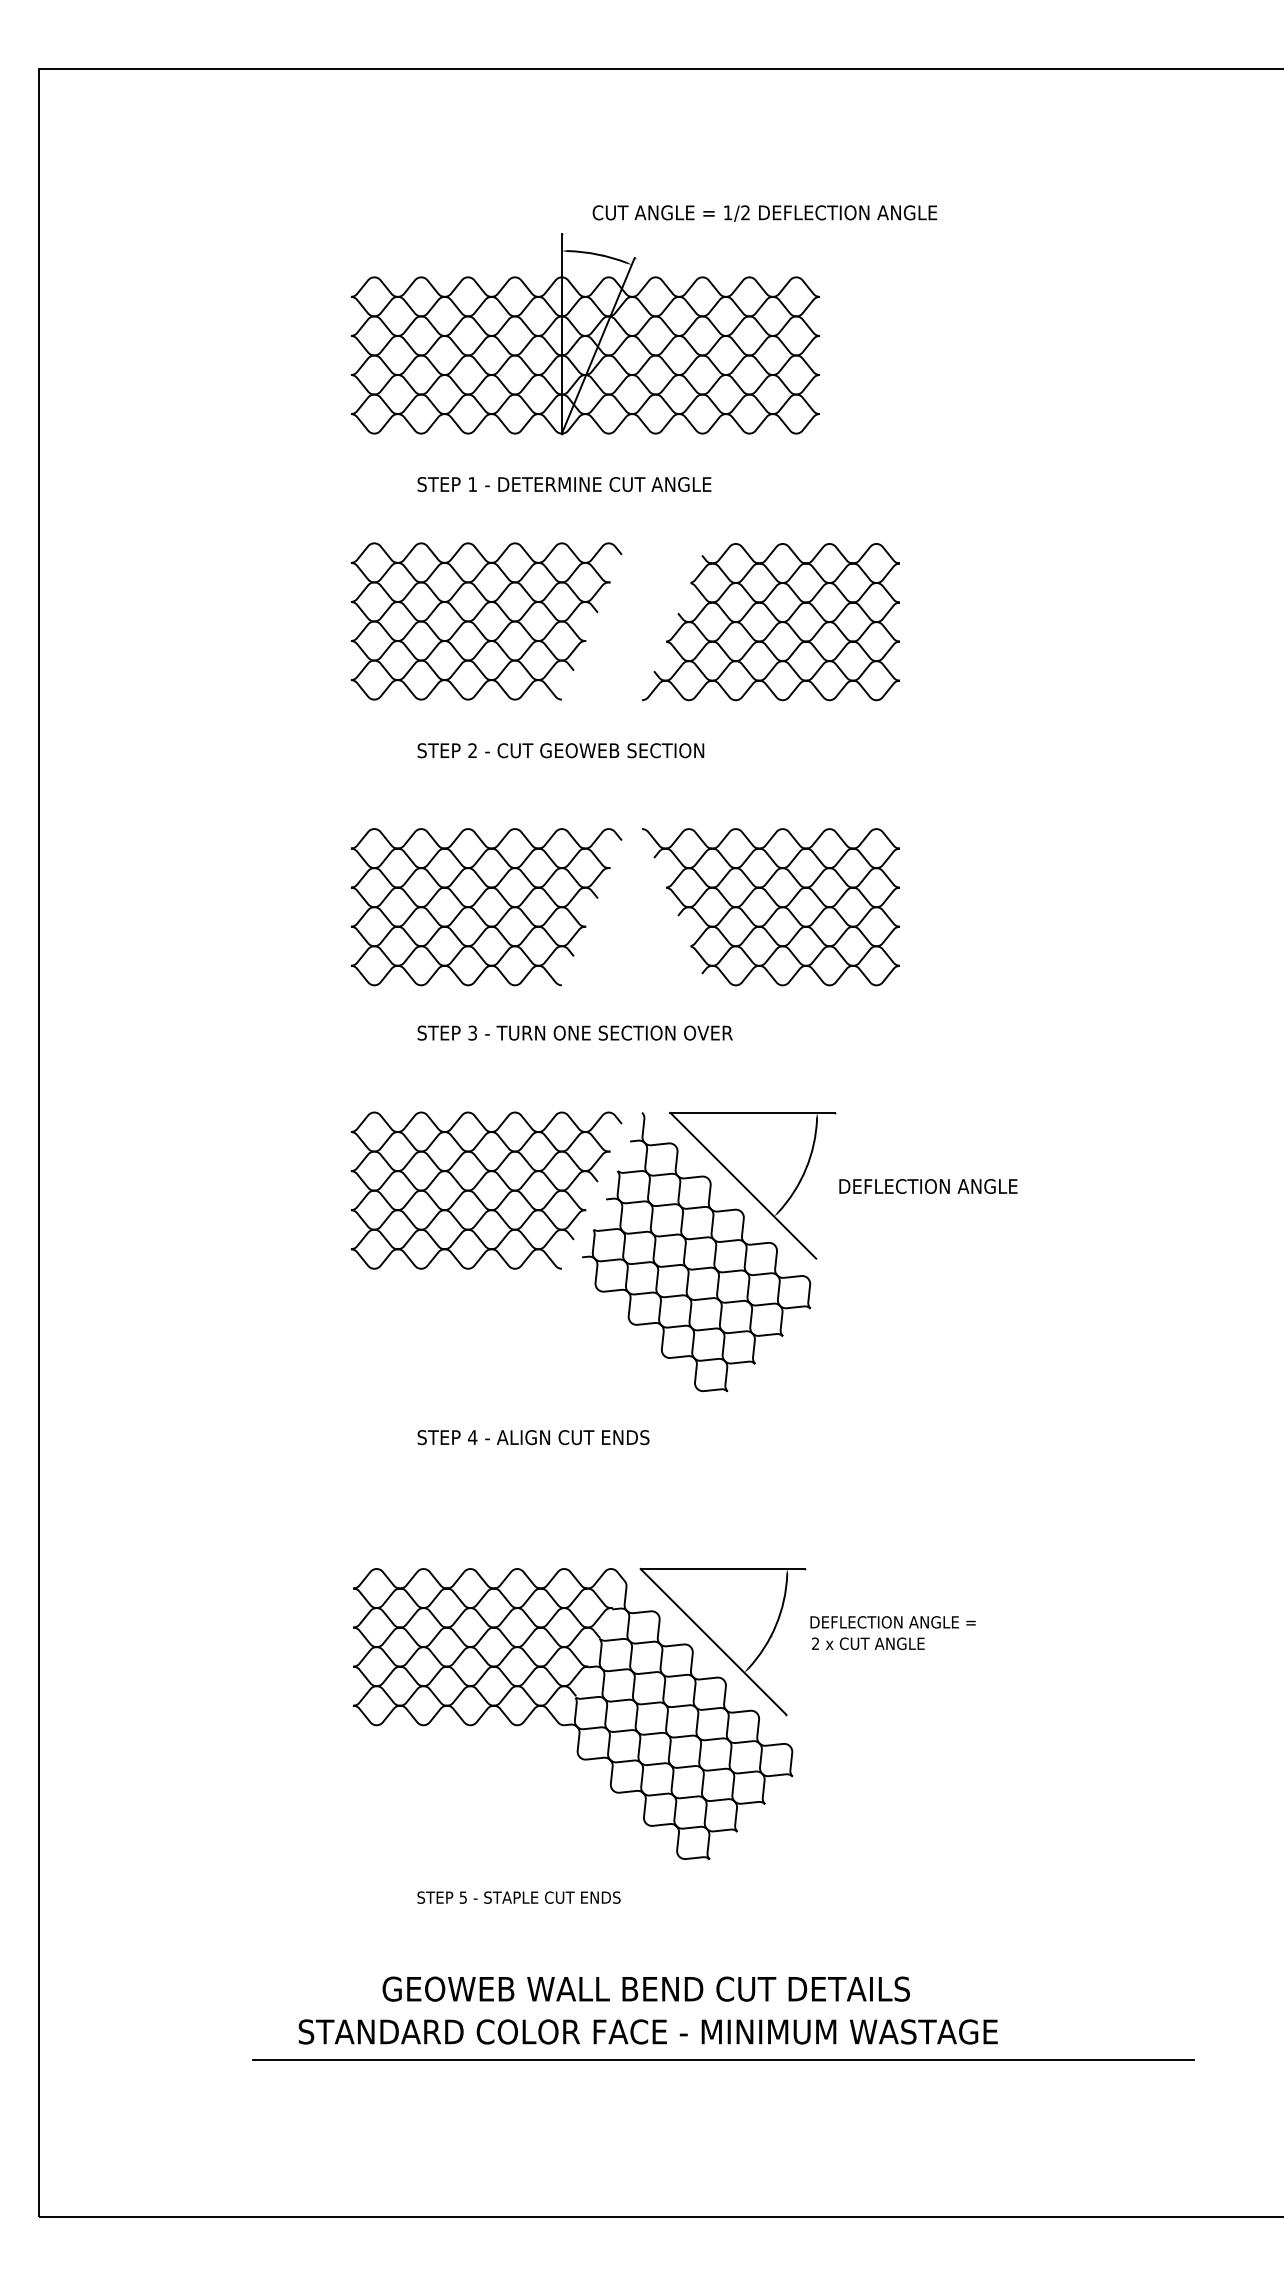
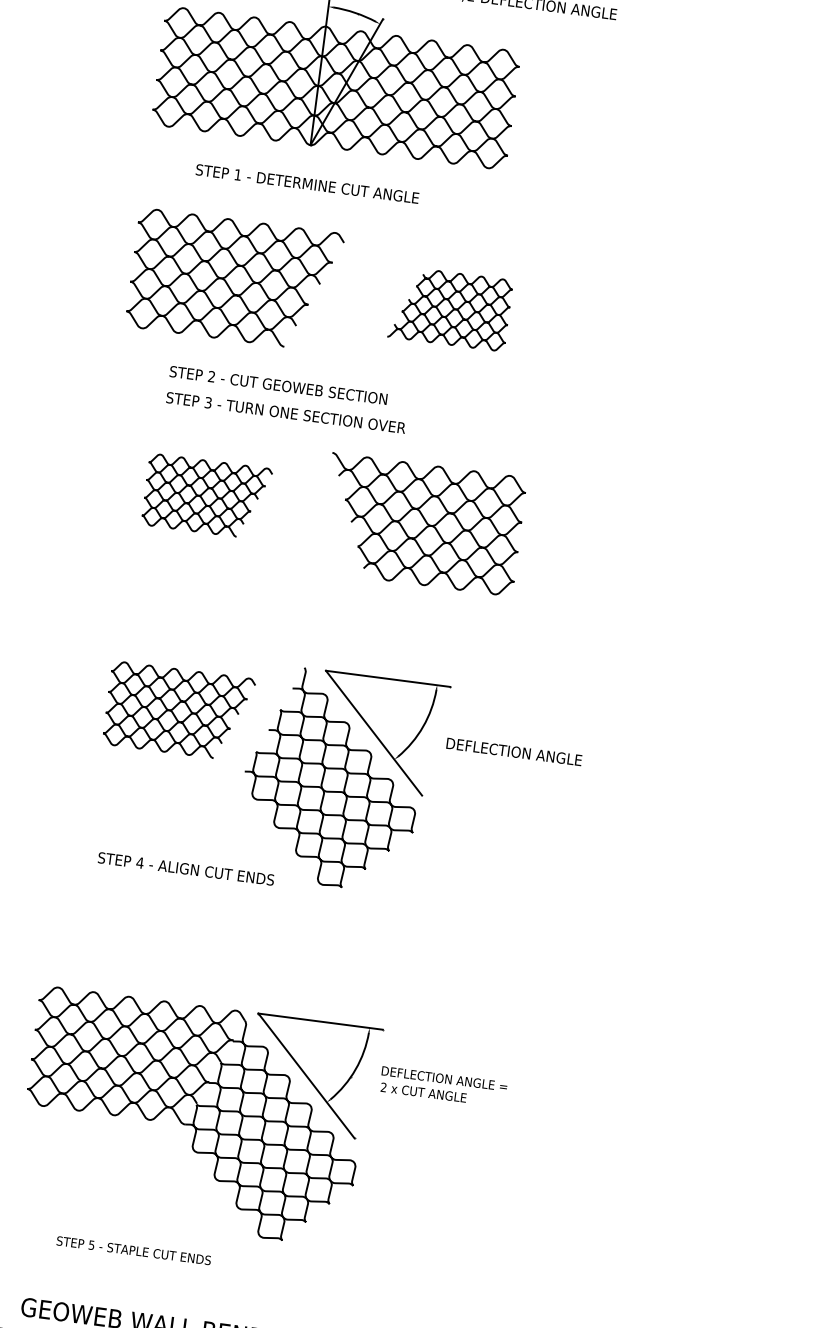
part: (770, 622) -> (450, 308), size x0.6
part: (486, 907) -> (206, 496), size x0.6
text: (574, 1032) -> (285, 412), moved
part: (486, 1190) -> (178, 711), size x0.7
text: (533, 1437) -> (186, 868), moved

